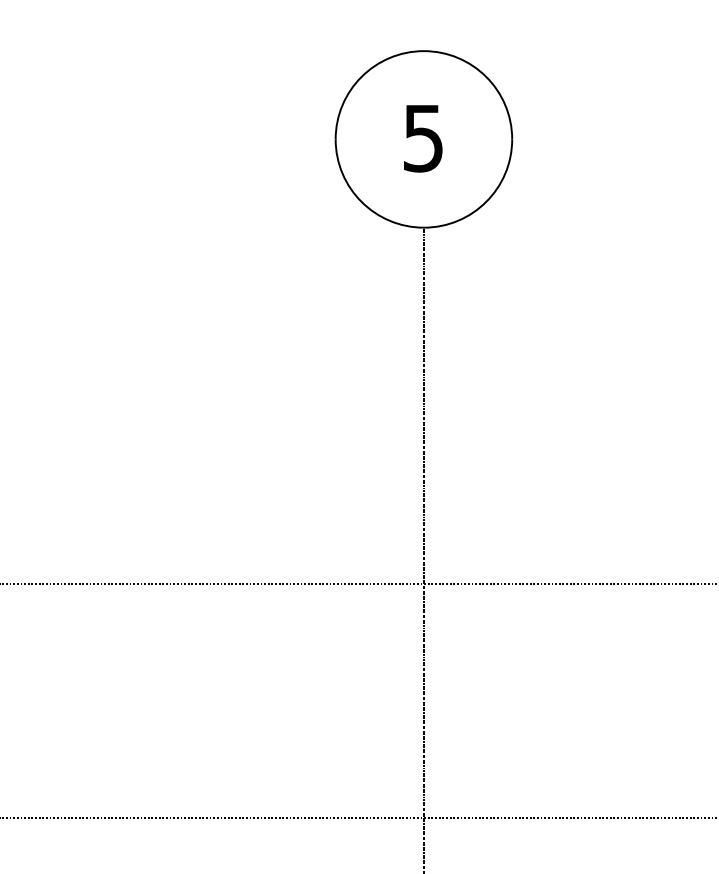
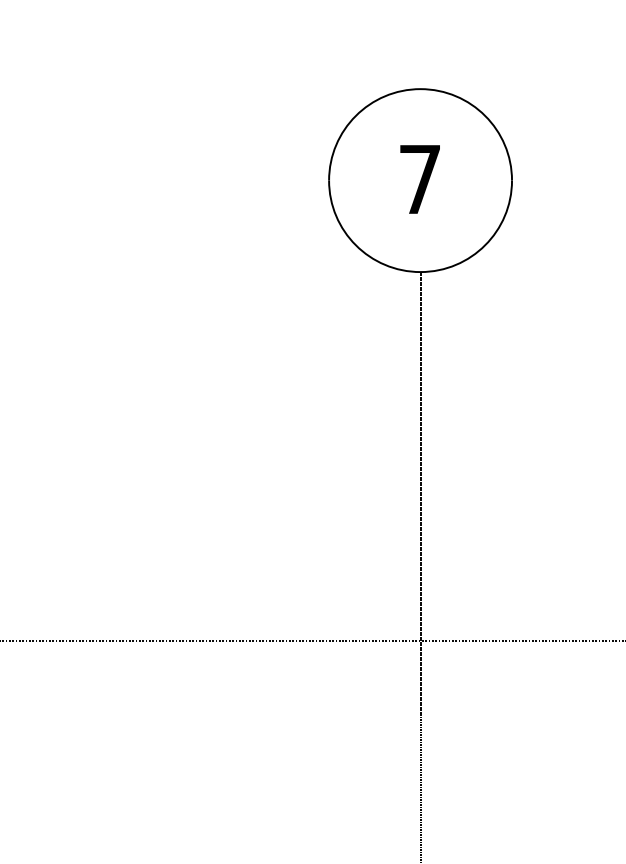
text: (423, 138) -> (420, 179), 5 -> 7

